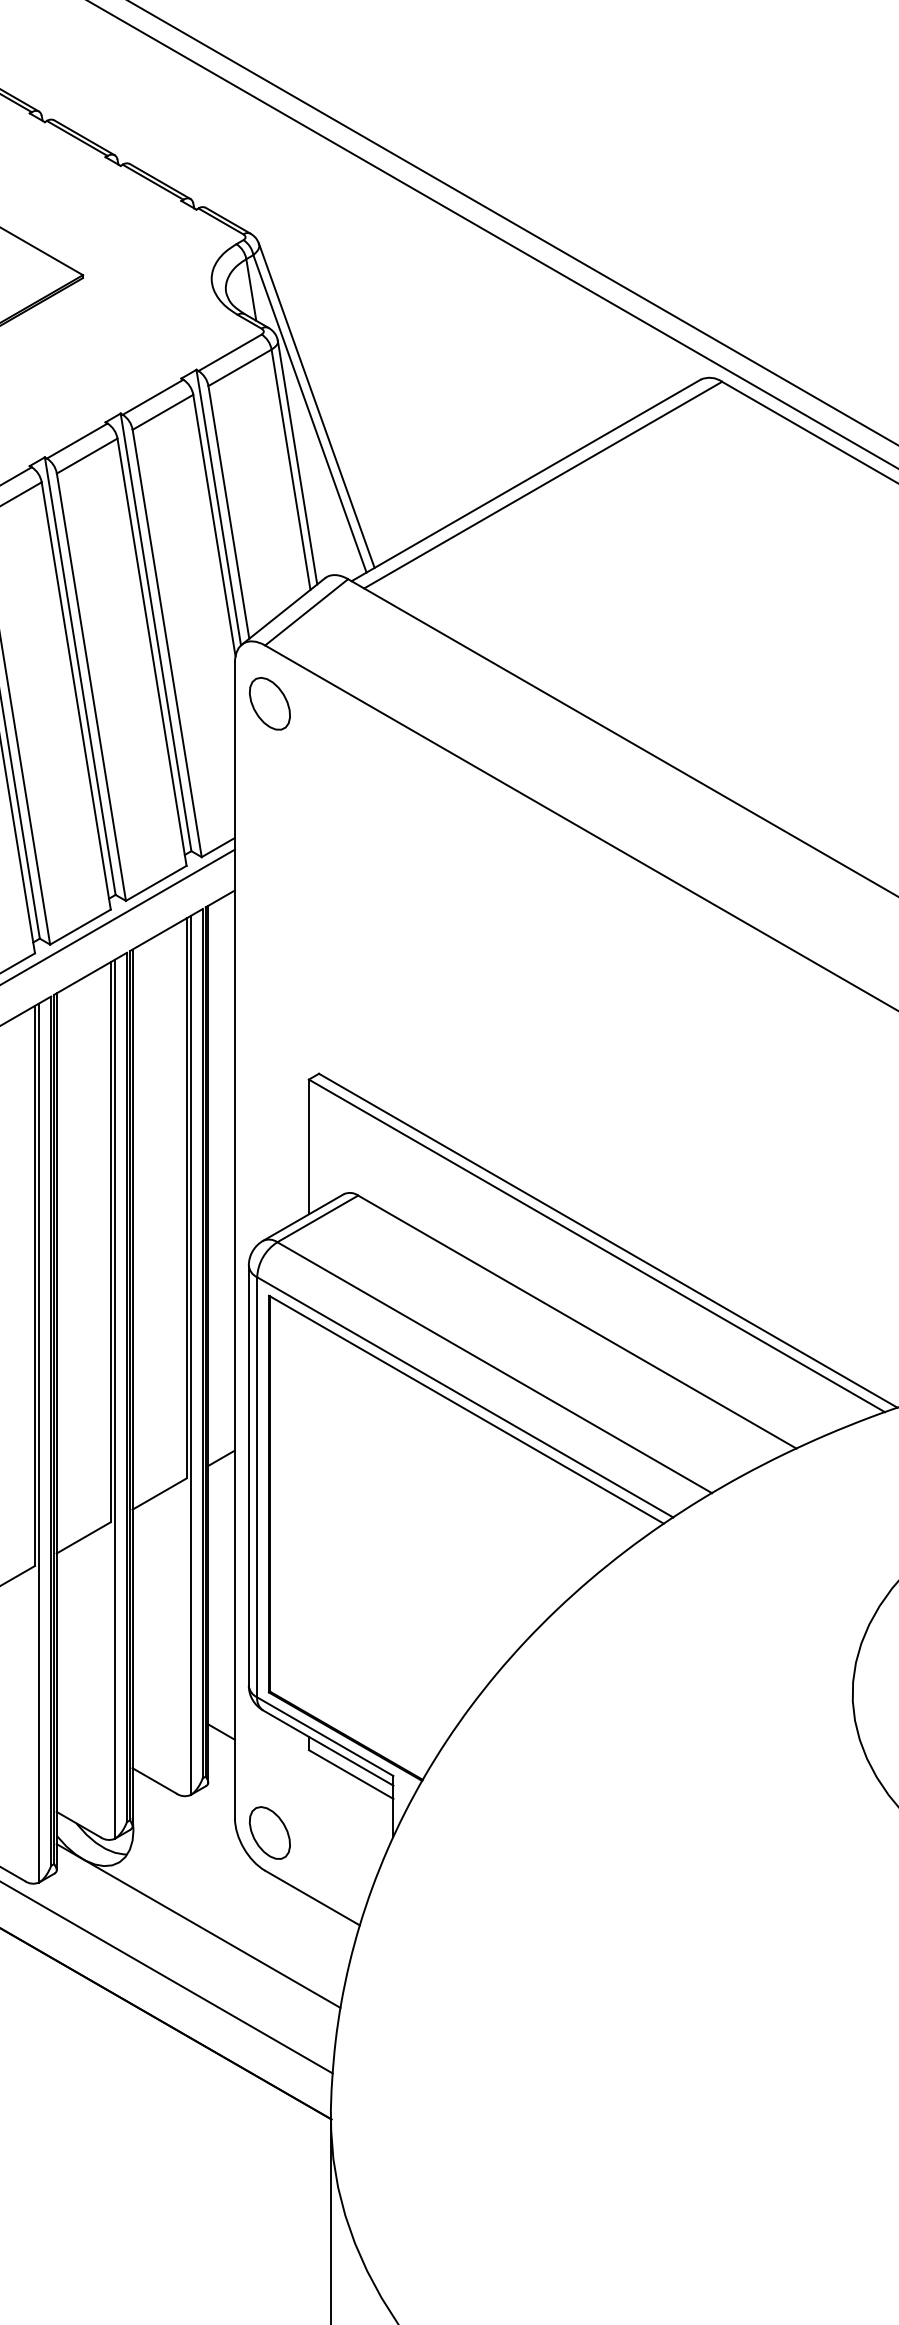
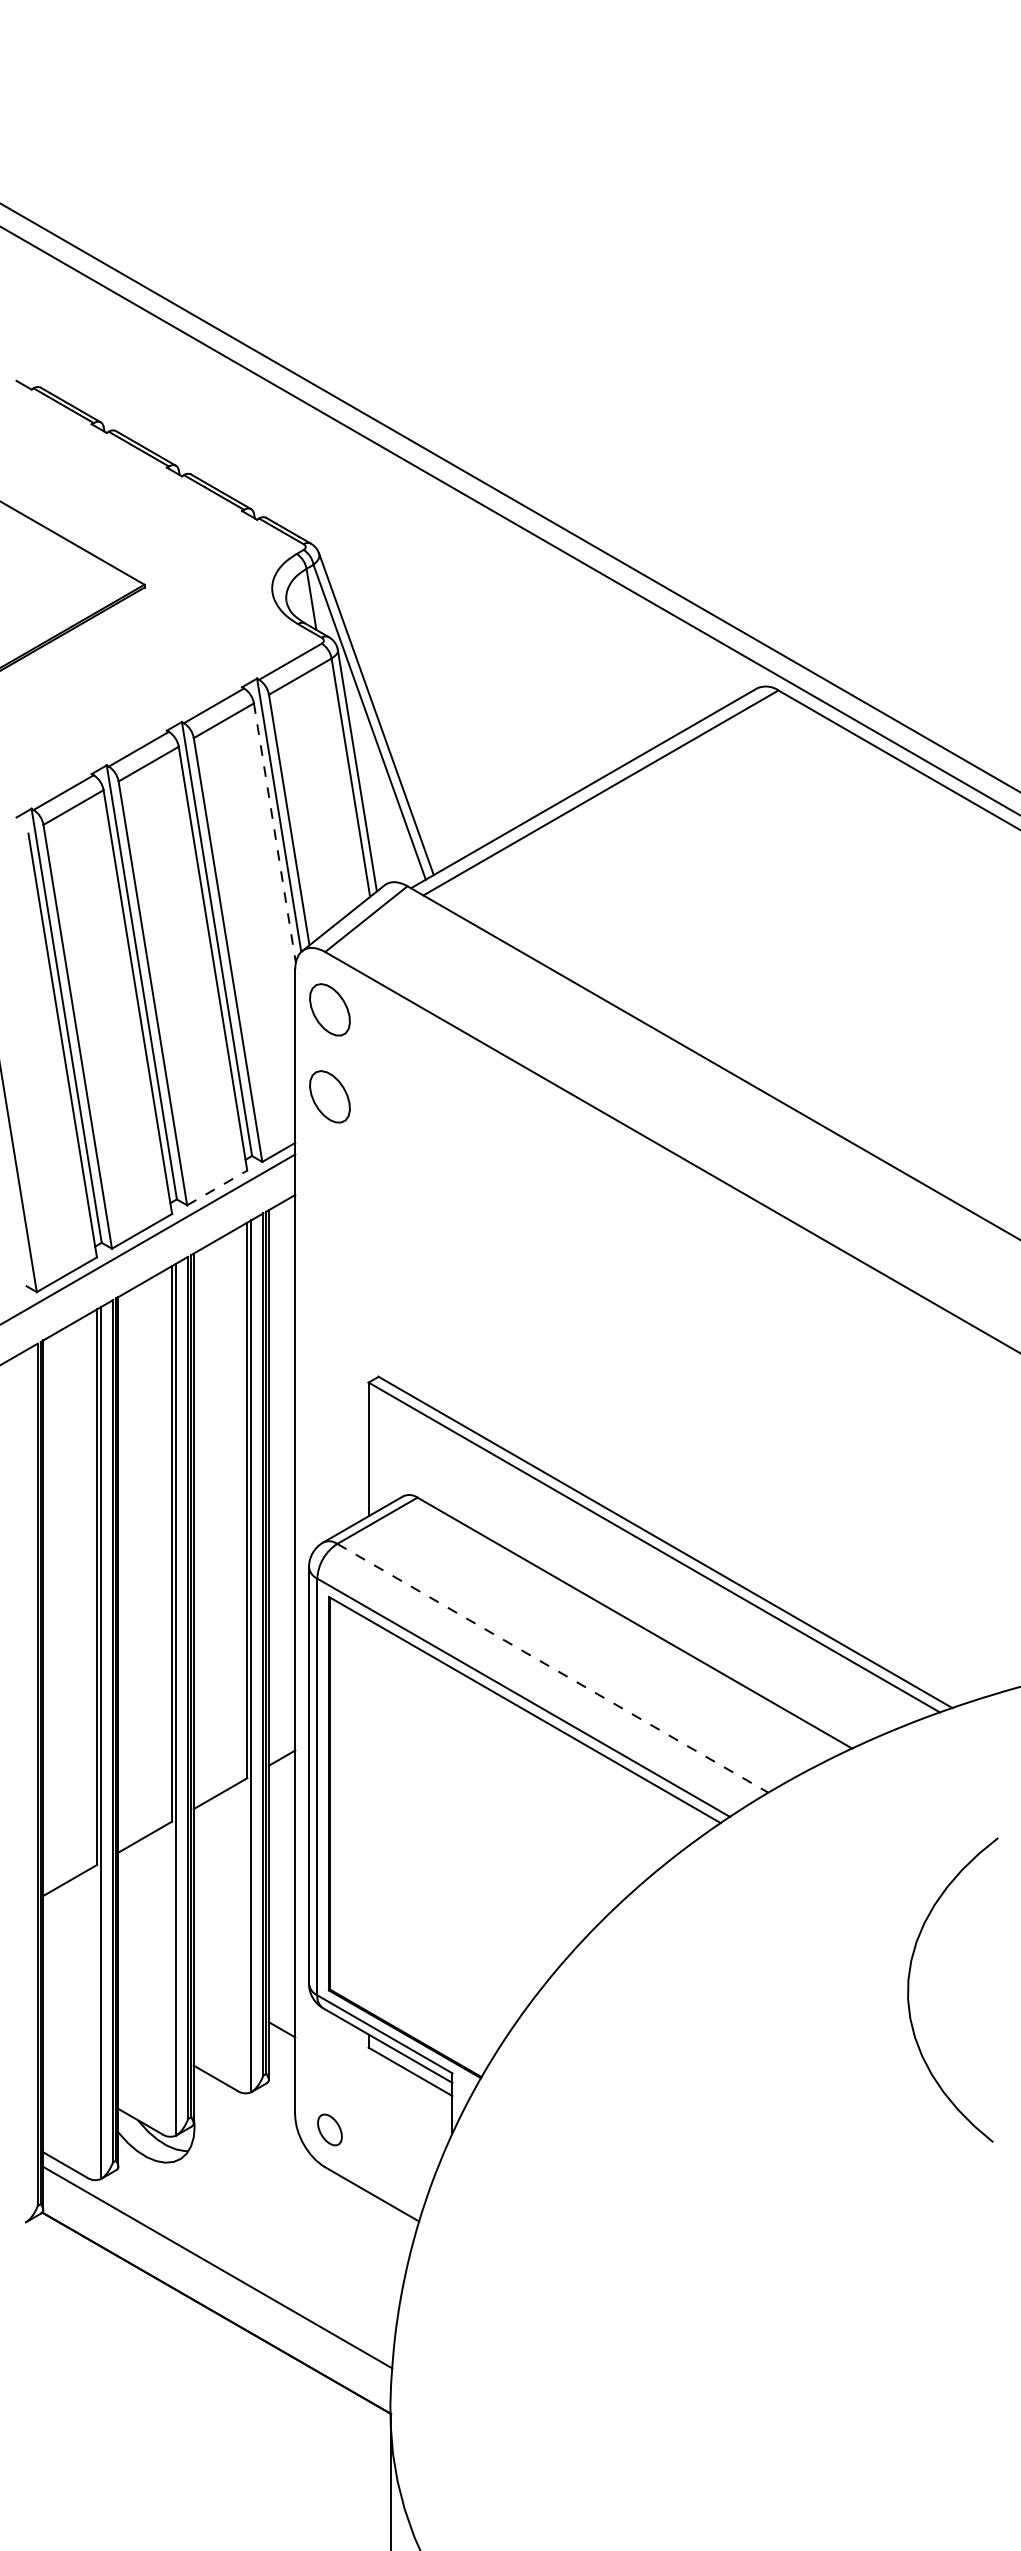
line: (214, 526) -> (274, 833), solid -> dashed
part: (269, 791) -> (329, 1096), added
line: (156, 882) -> (217, 1187), solid -> dashed
line: (494, 1367) -> (552, 1668), solid -> dashed
part: (269, 1832) -> (329, 2129), size x0.6
line: (198, 1925) -> (259, 2221), removed

